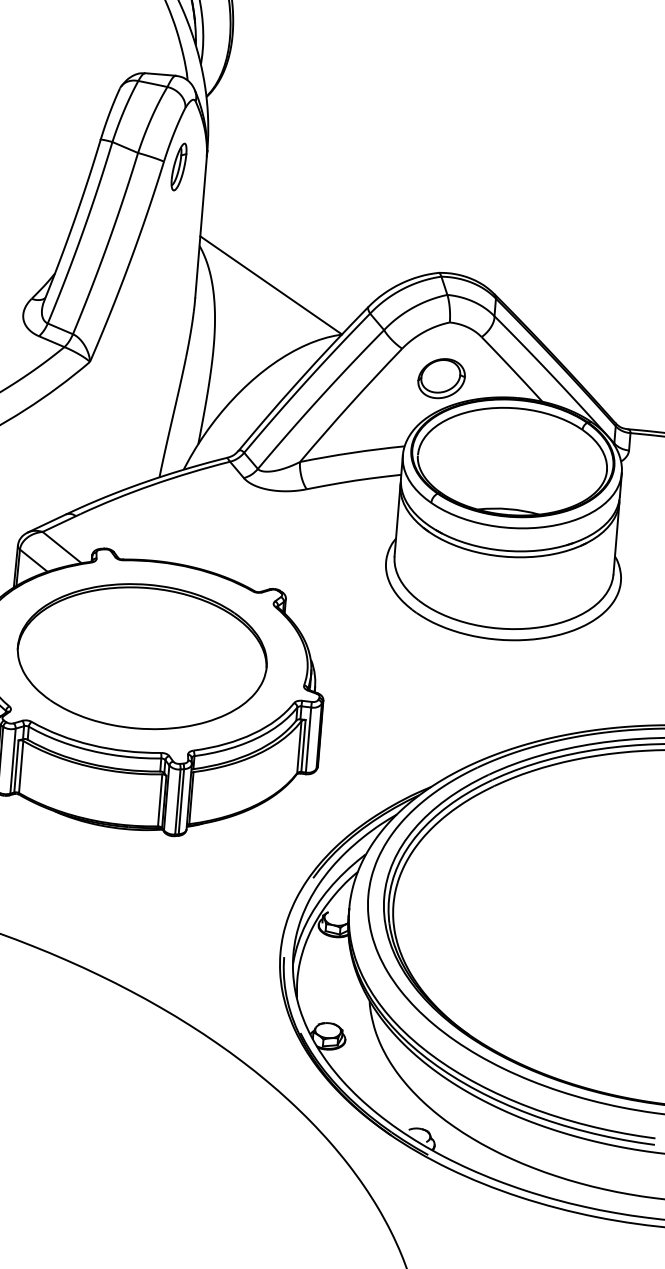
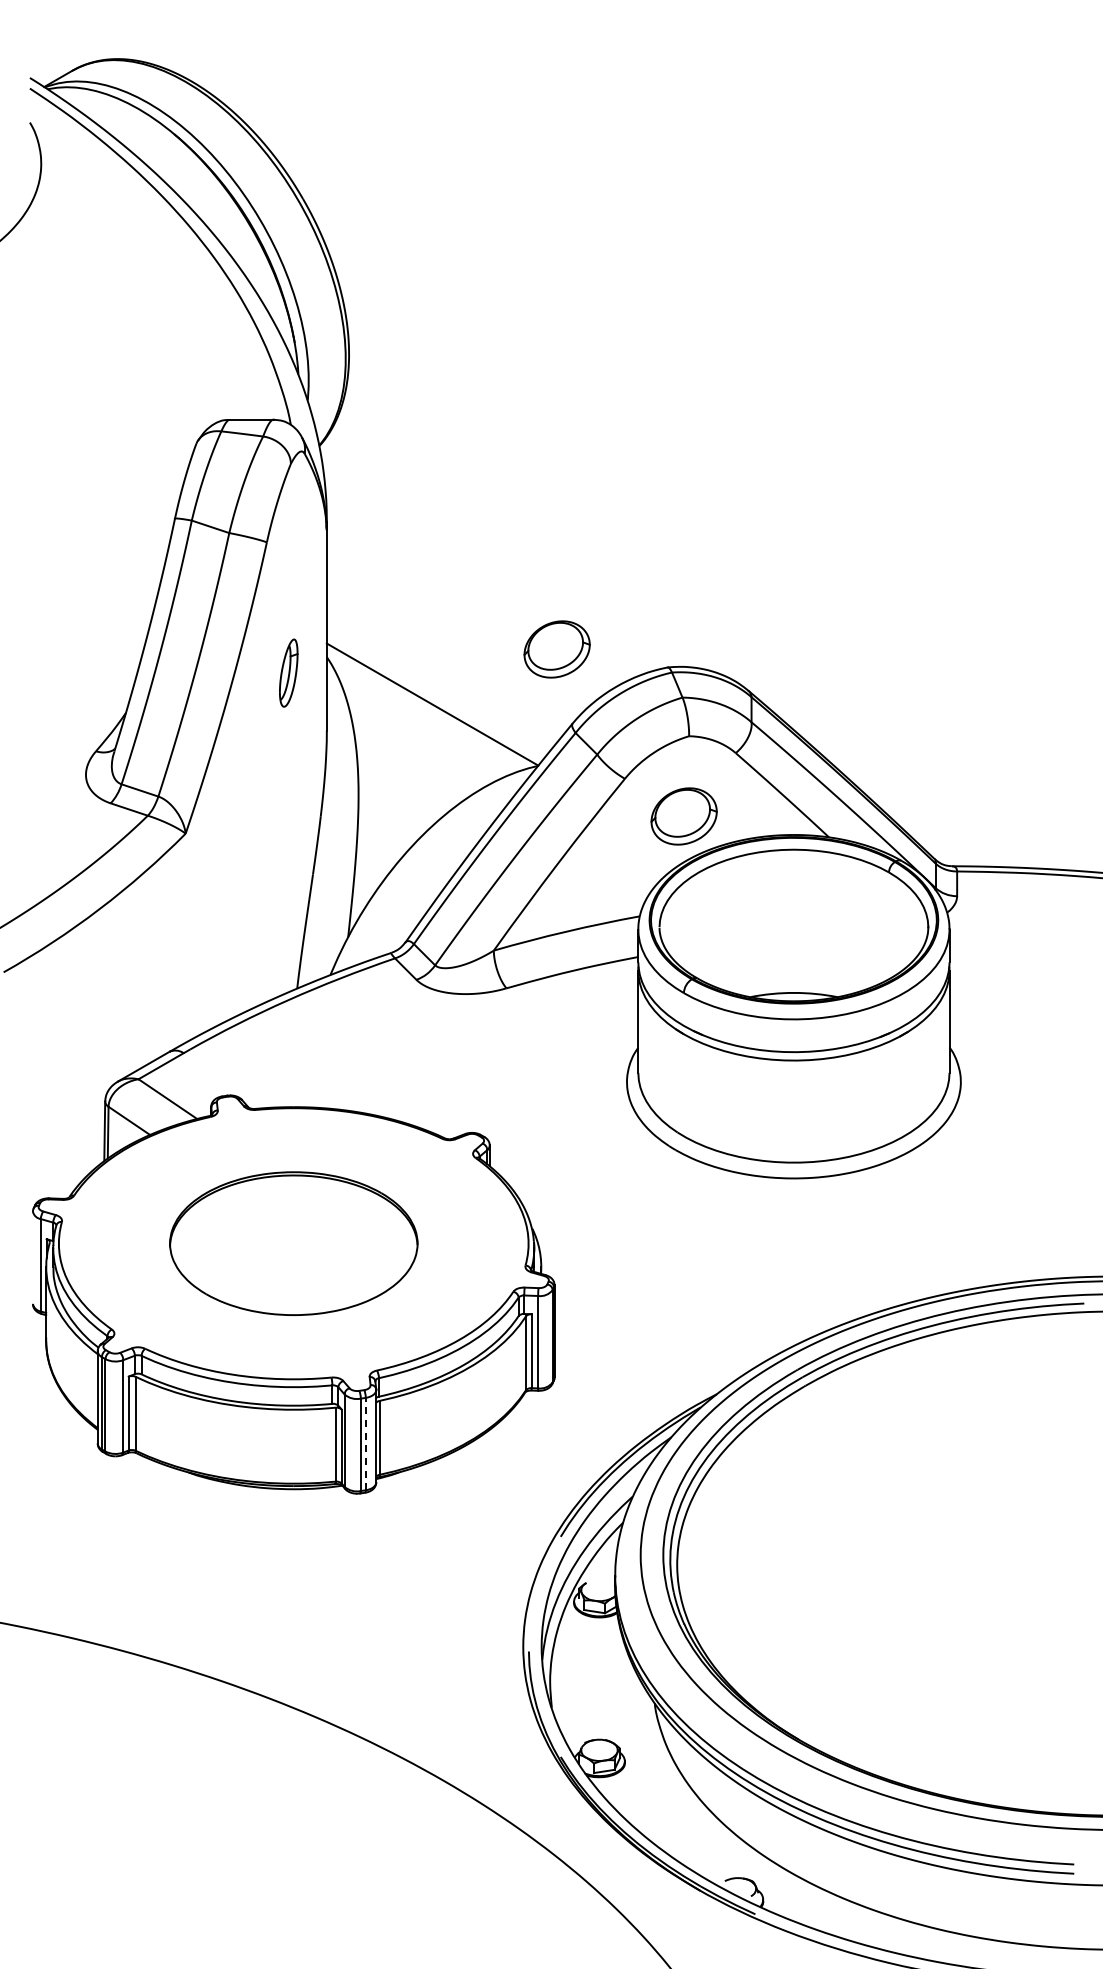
part: (178, 166) -> (288, 672), moved
part: (361, 253) -> (556, 649), added
part: (142, 656) -> (293, 1243), size x0.7
line: (181, 801) -> (365, 1443), solid -> dashed

